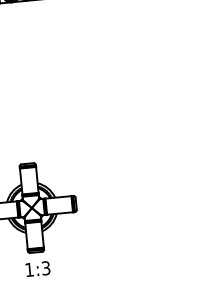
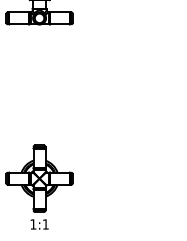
text: (45, 268) -> (45, 224), 1:3 -> 1:1

